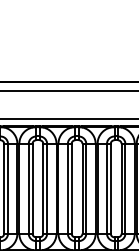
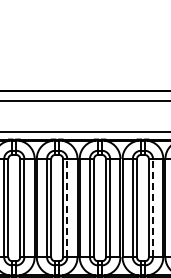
line: (47, 188) -> (67, 207), solid -> dashed
line: (125, 188) -> (153, 207), solid -> dashed

